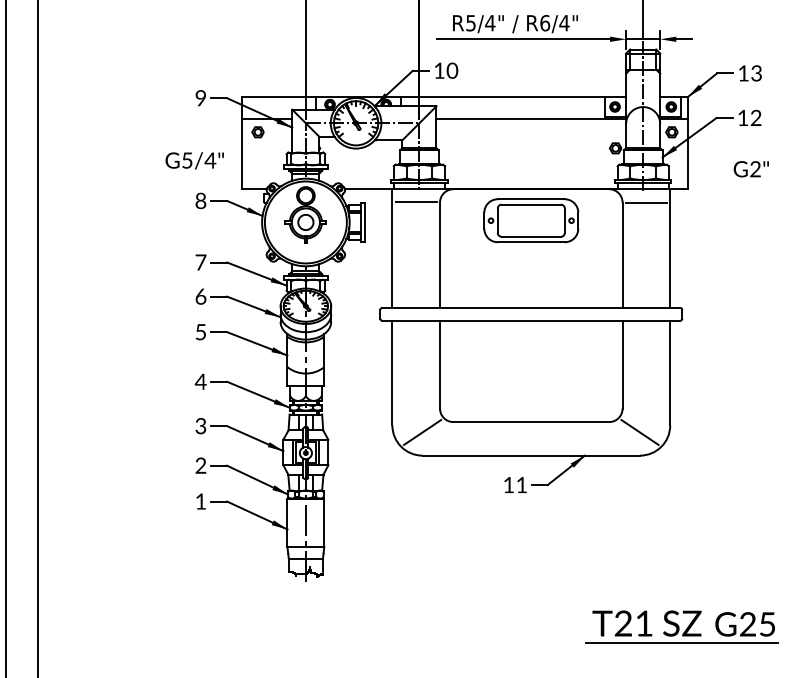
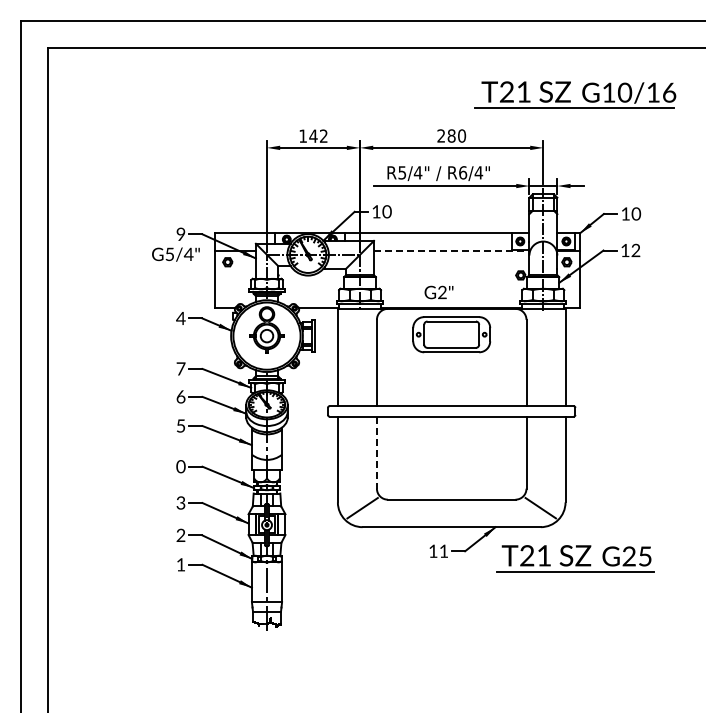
text: (756, 72) -> (636, 213), 13 -> 10
line: (531, 119) -> (451, 251), solid -> dashed
text: (194, 160) -> (175, 254), moved
text: (750, 169) -> (438, 292), moved
text: (200, 200) -> (180, 318), 8 -> 4
line: (416, 202) -> (357, 319), removed
line: (645, 202) -> (545, 319), removed
line: (439, 365) -> (376, 453), solid -> dashed
text: (200, 381) -> (180, 466), 4 -> 0
part: (682, 626) -> (575, 558), moved

